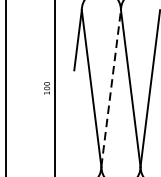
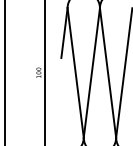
line: (110, 87) -> (91, 72), dashed -> solid

